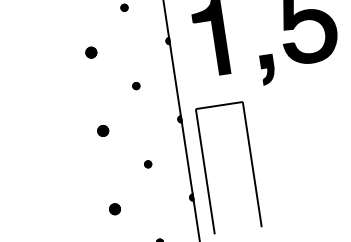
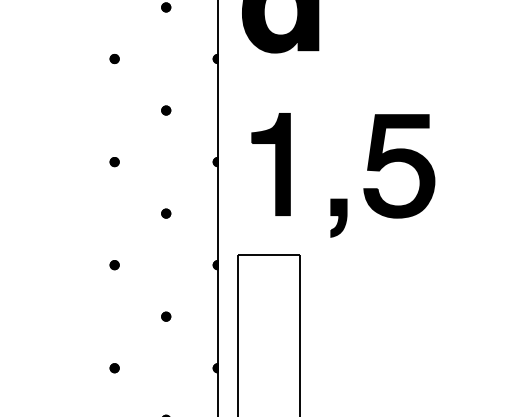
part: (91, 53) -> (114, 162), size x0.62
part: (103, 131) -> (114, 265), size x0.62
part: (114, 209) -> (114, 368), size x0.62

